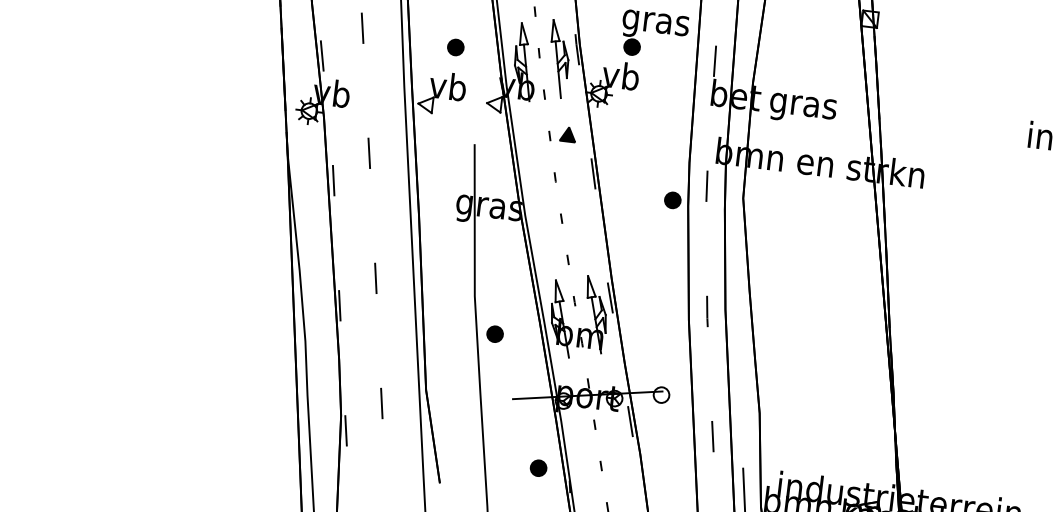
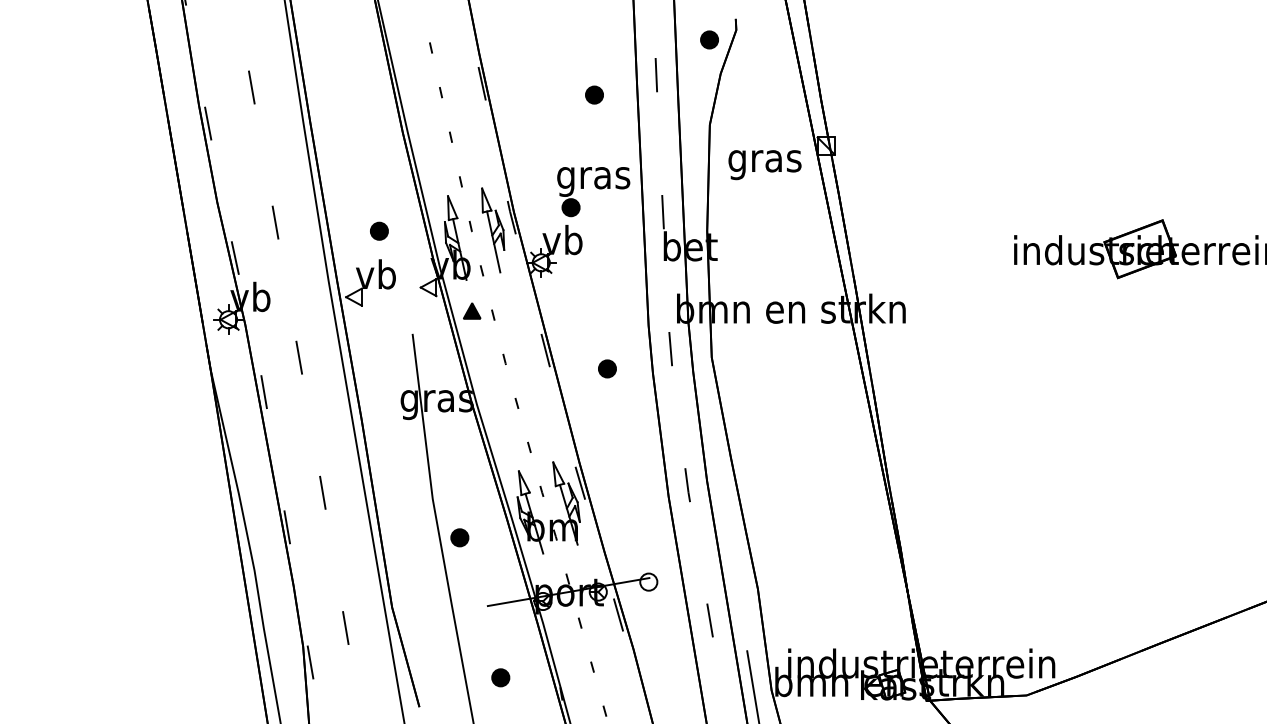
text: (802, 109) -> (764, 165), moved
part: (568, 134) -> (472, 310), moved
part: (672, 200) -> (607, 368), moved
part: (538, 467) -> (500, 677), moved

